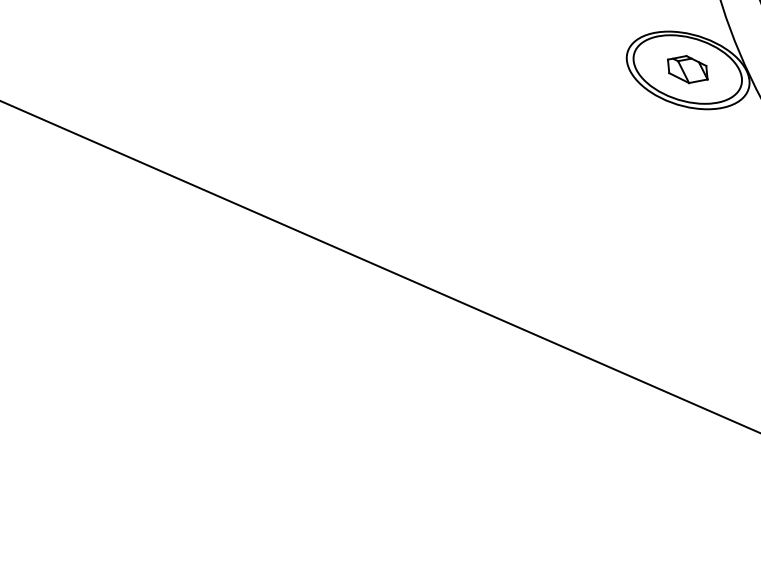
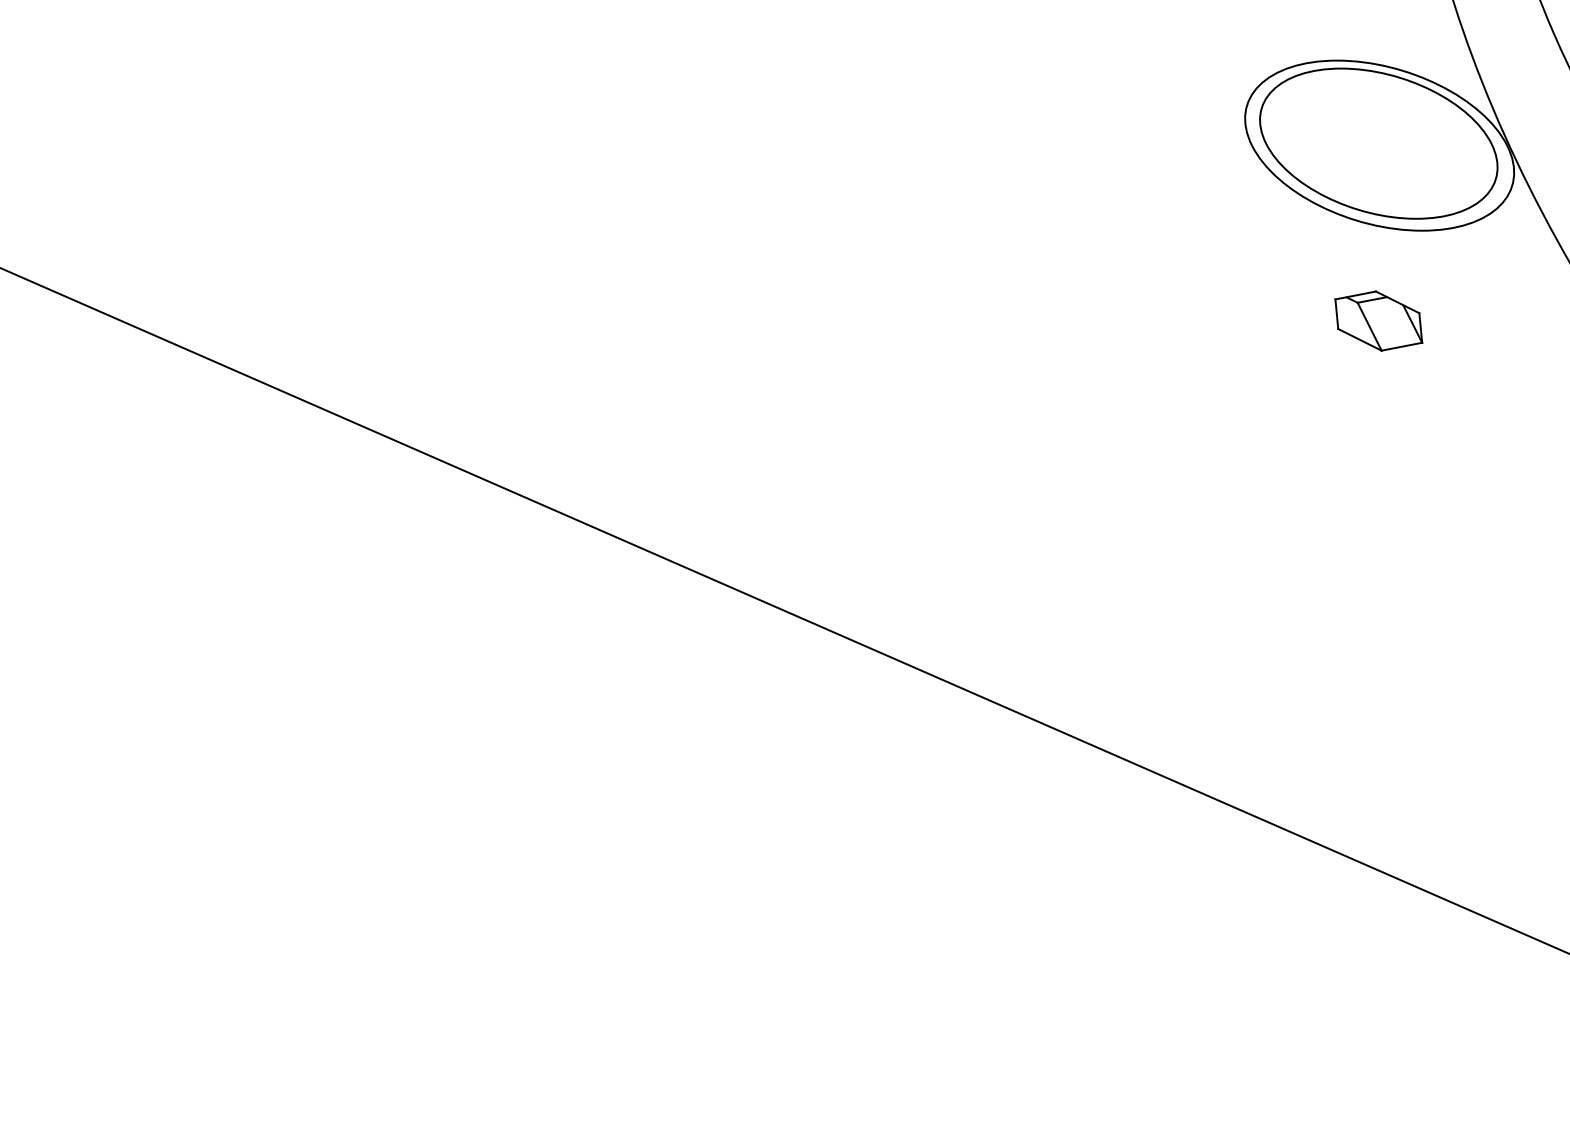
part: (687, 69) -> (1378, 320), moved

